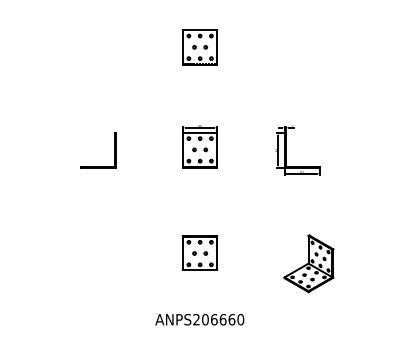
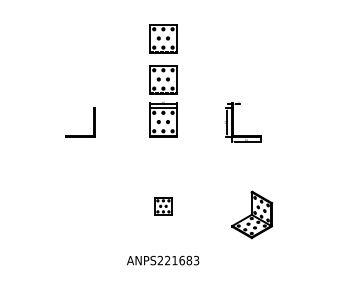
part: (200, 97) -> (163, 79), added
part: (200, 252) -> (163, 205), size x0.6
text: (223, 319) -> (182, 260), ANPS206660 -> ANPS221683

